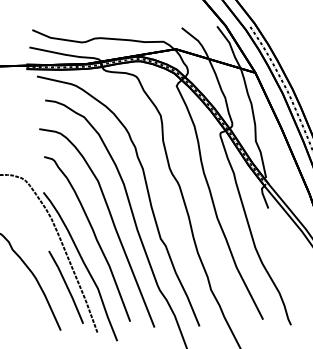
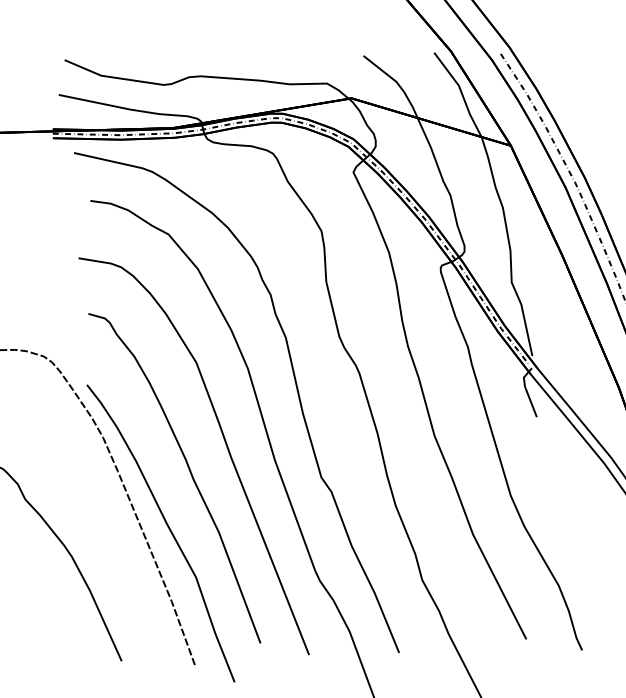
line: (65, 285) -> (131, 570), removed

